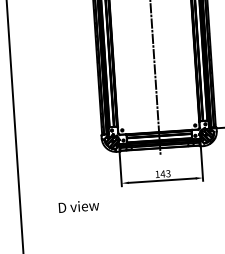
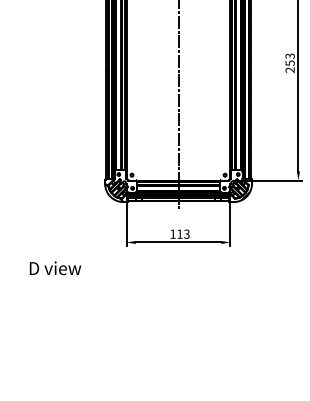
text: (162, 173) -> (179, 233), 143 -> 113
text: (79, 206) -> (55, 268), moved

